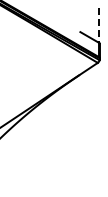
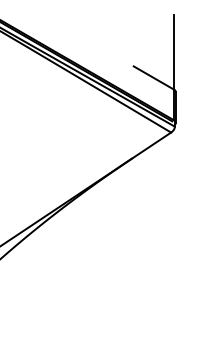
line: (99, 25) -> (174, 52), dashed -> solid

